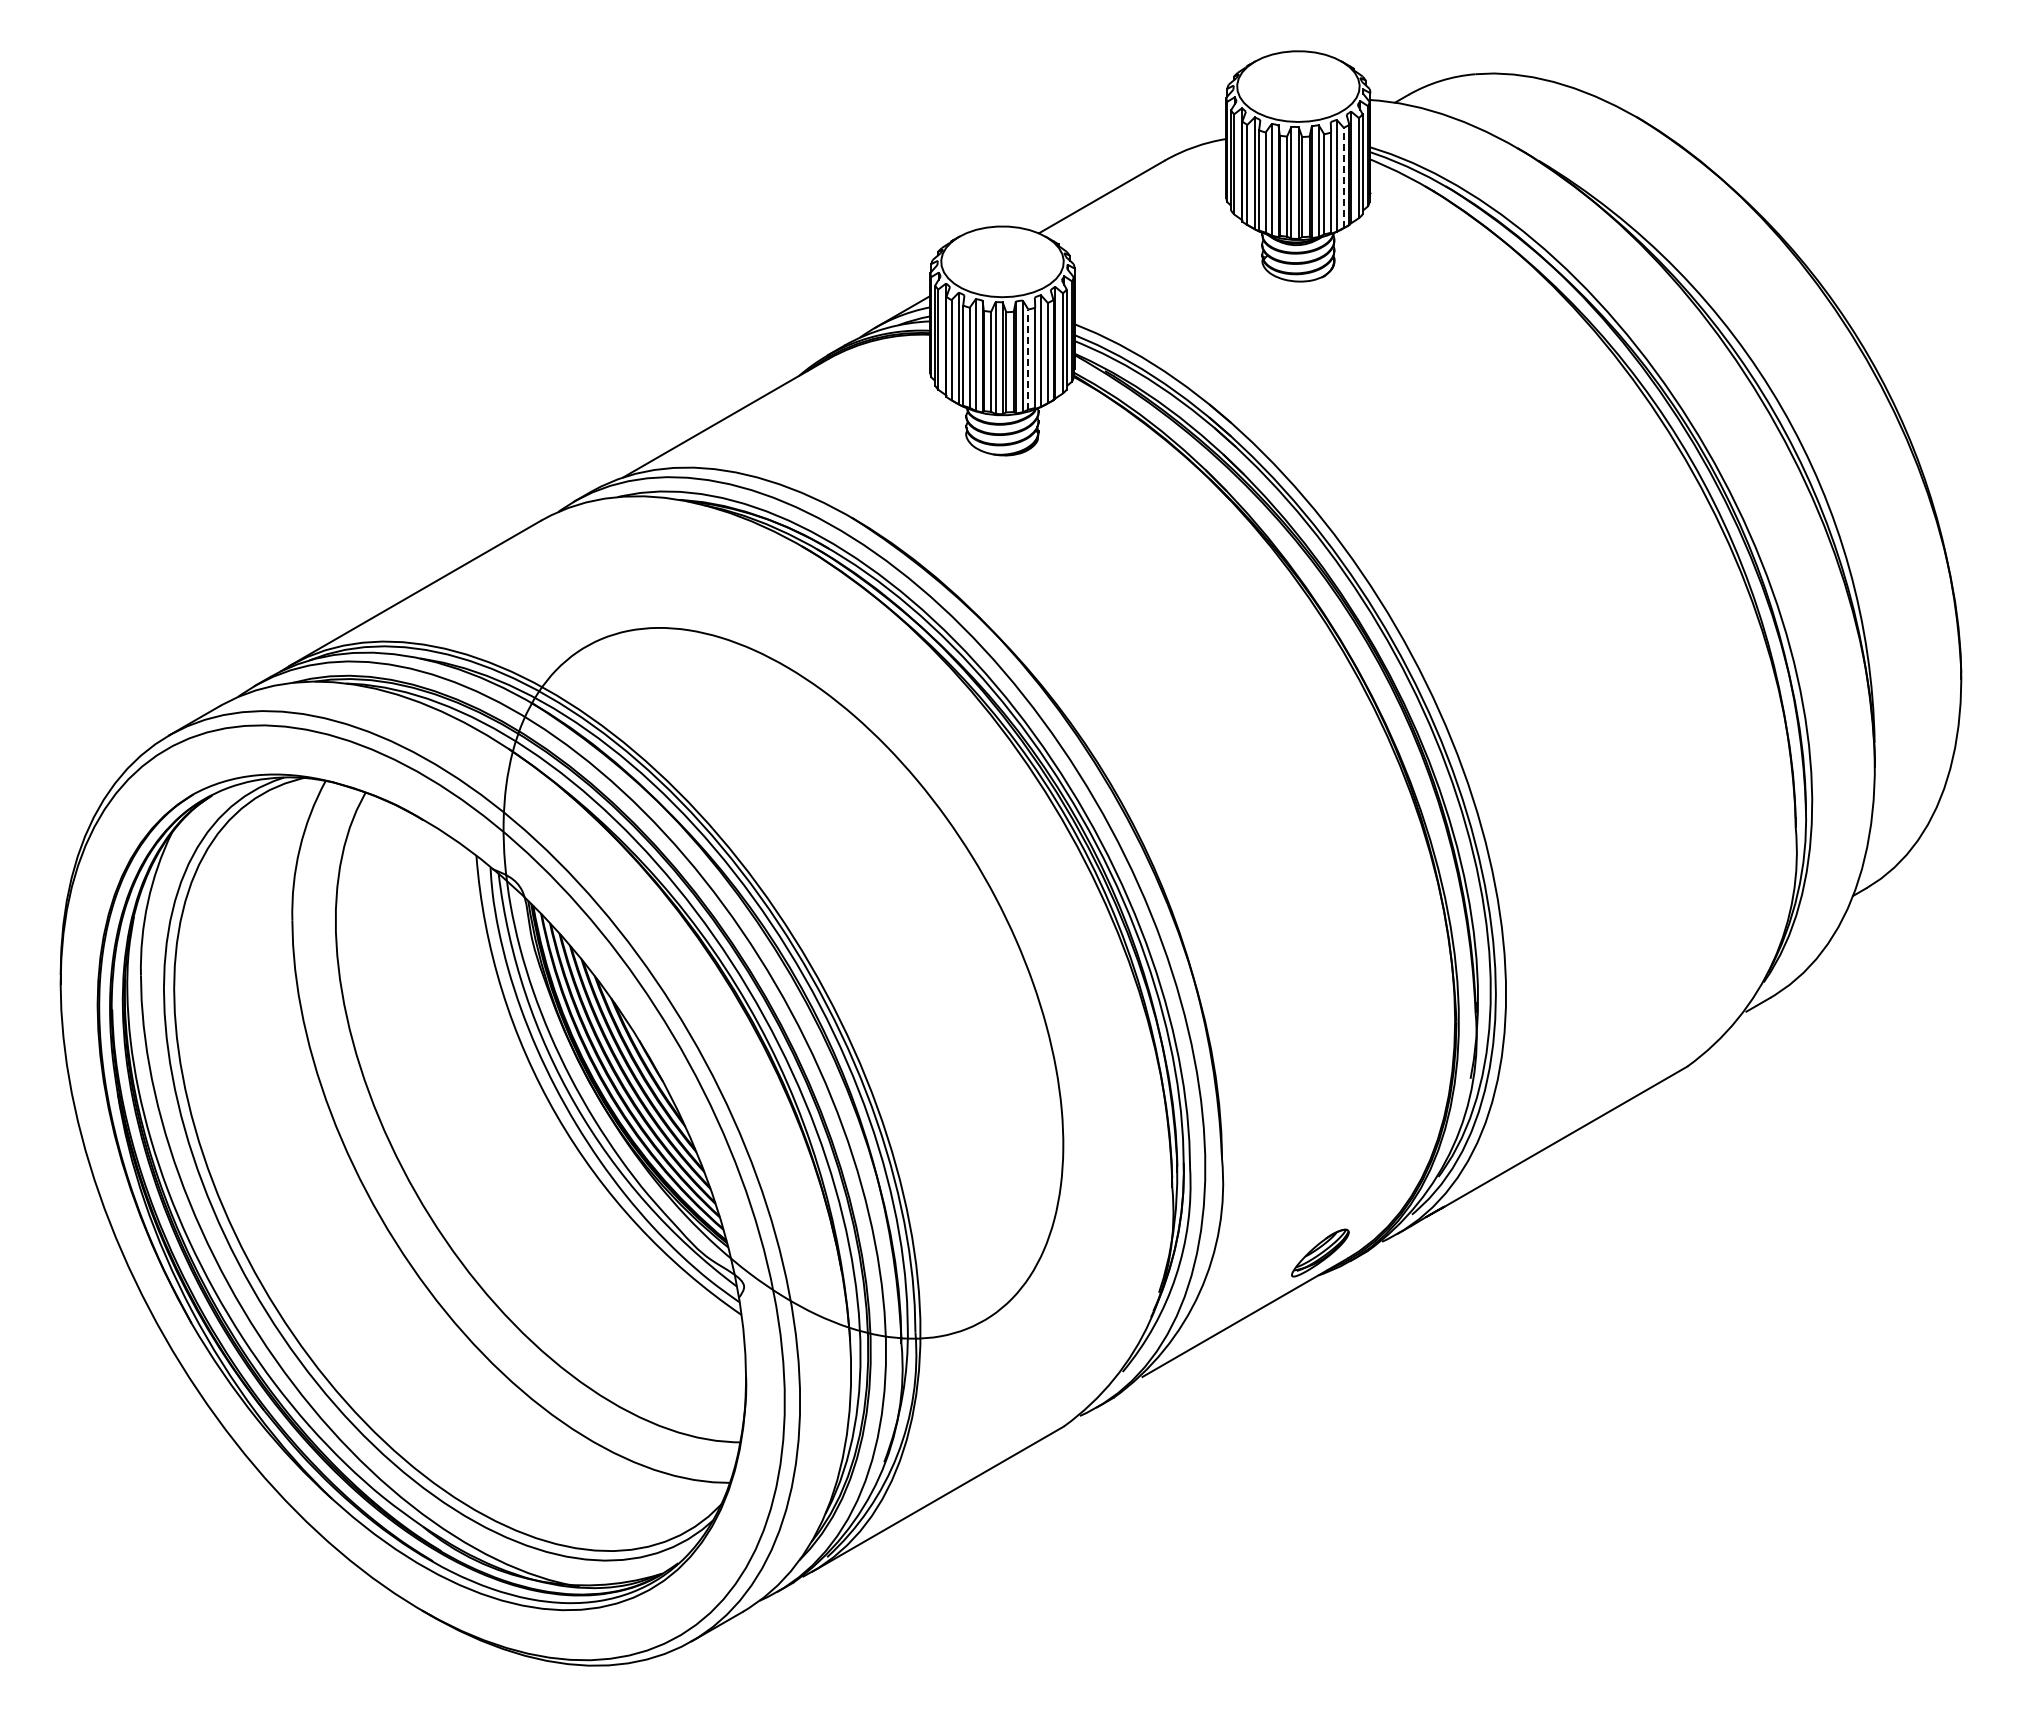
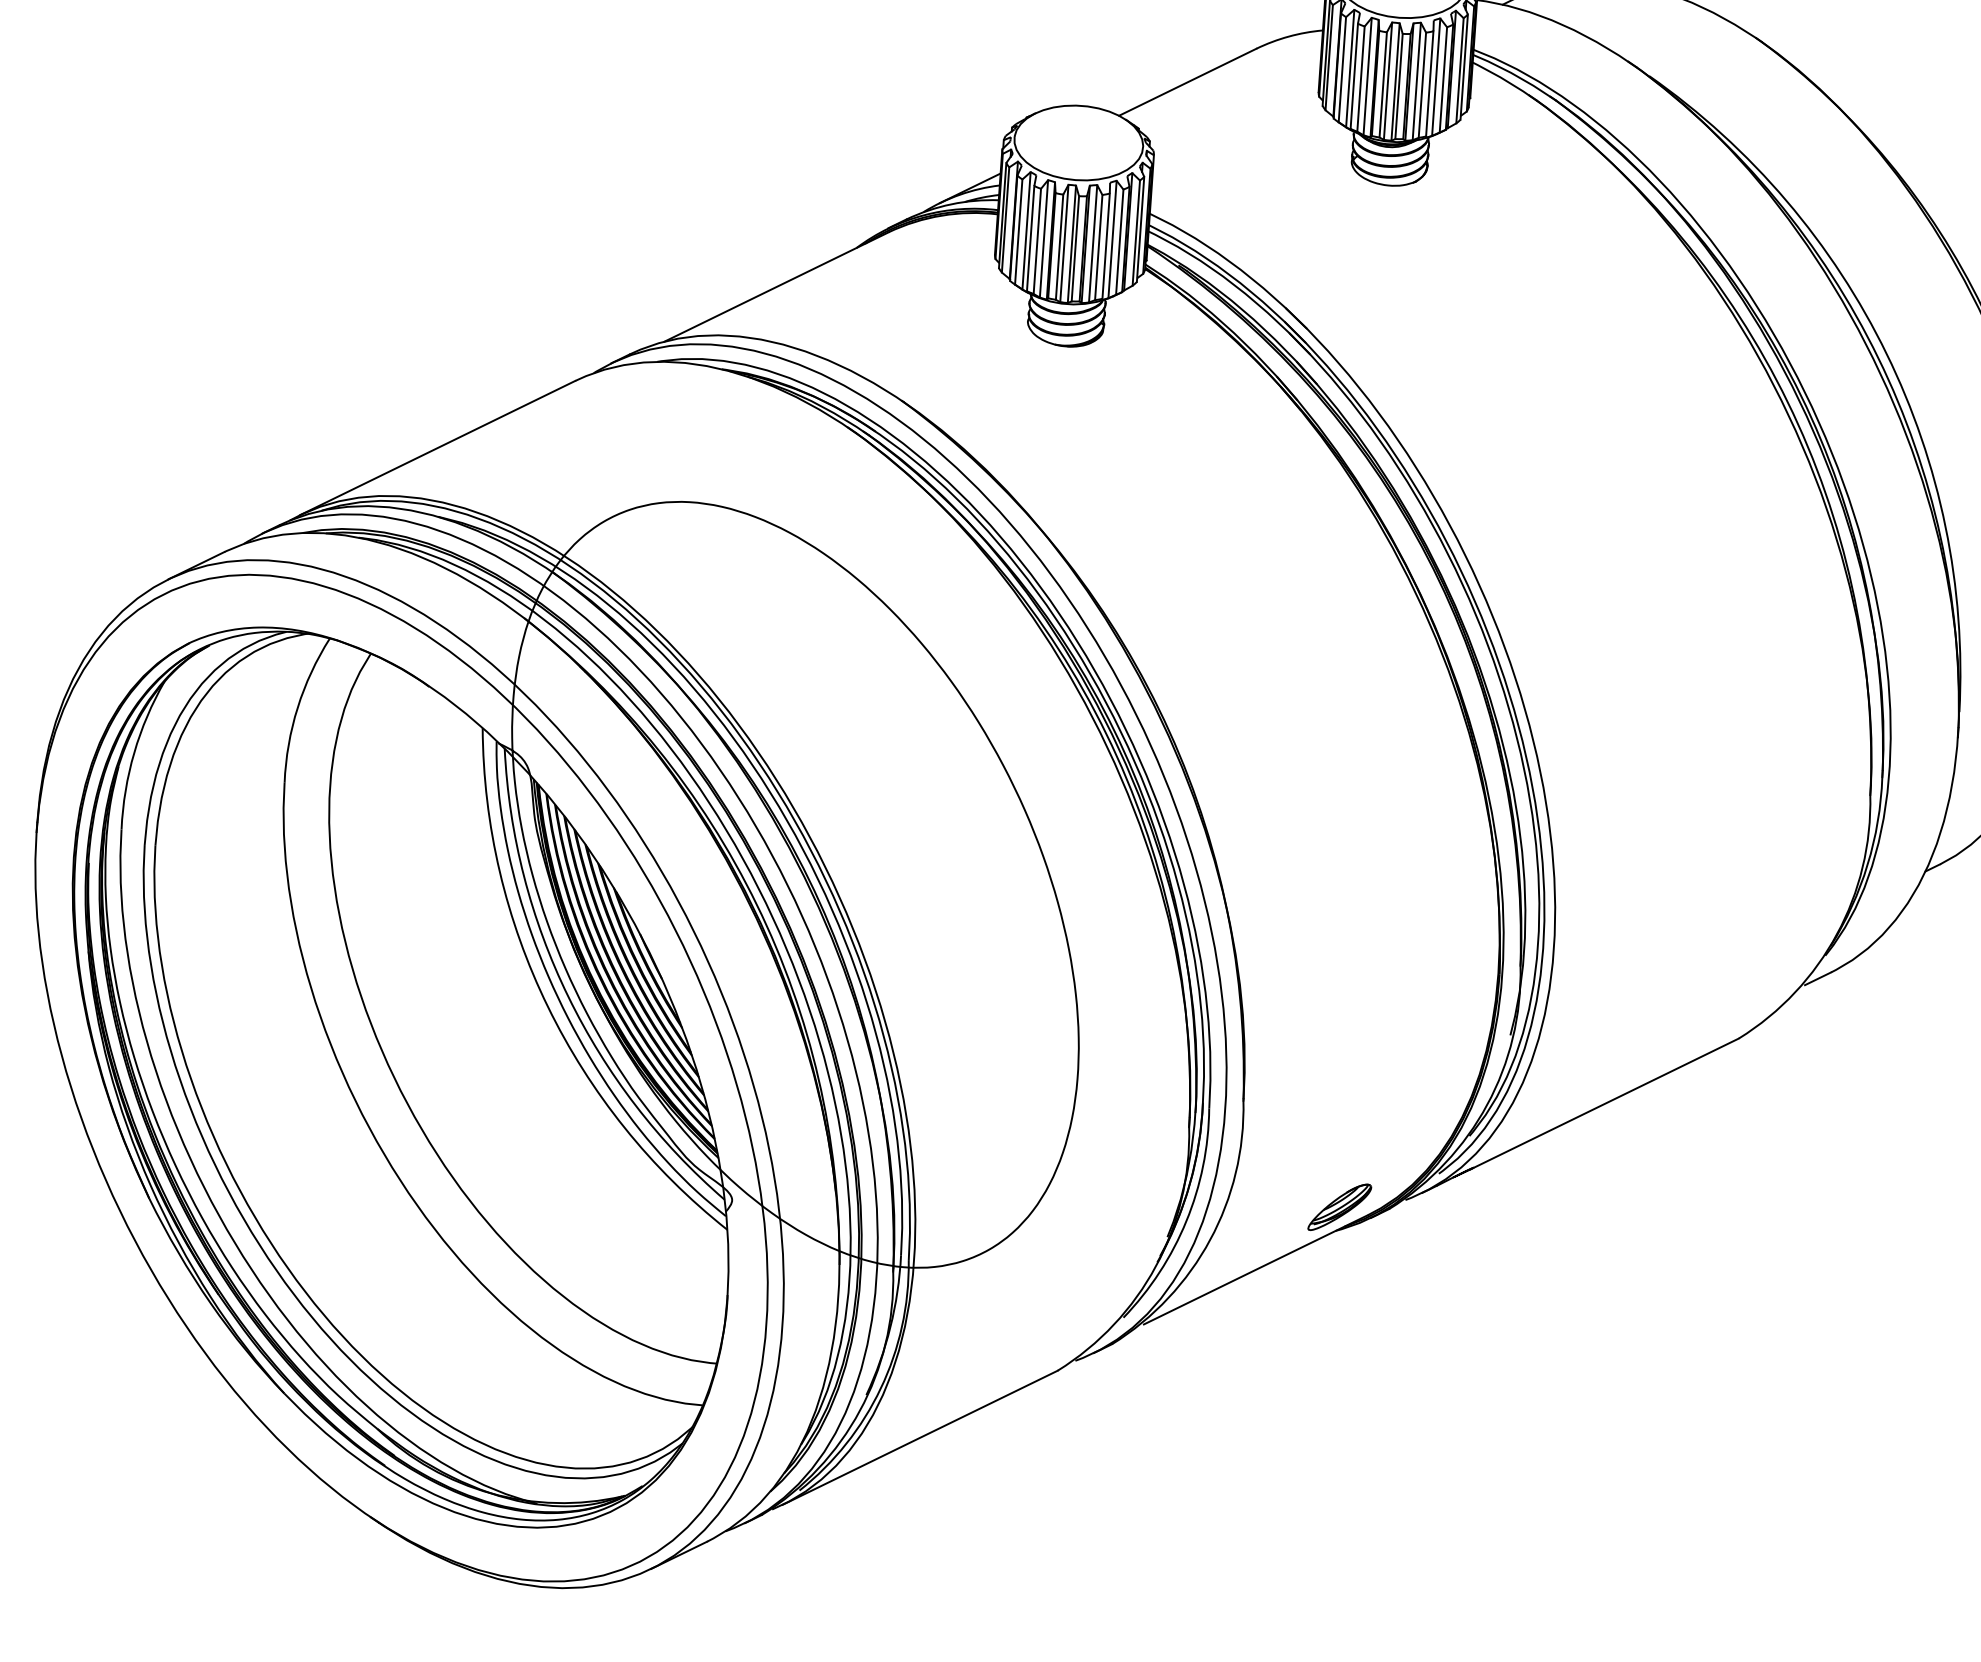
line: (1343, 177) -> (1443, 79), dashed -> solid
line: (1028, 359) -> (1098, 247), dashed -> solid

